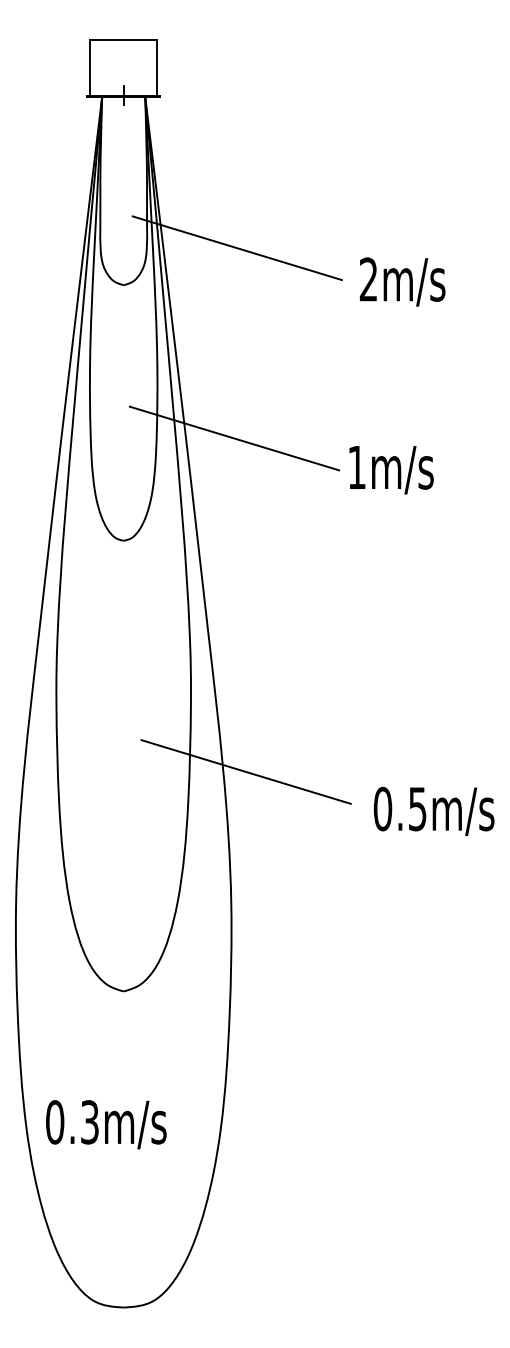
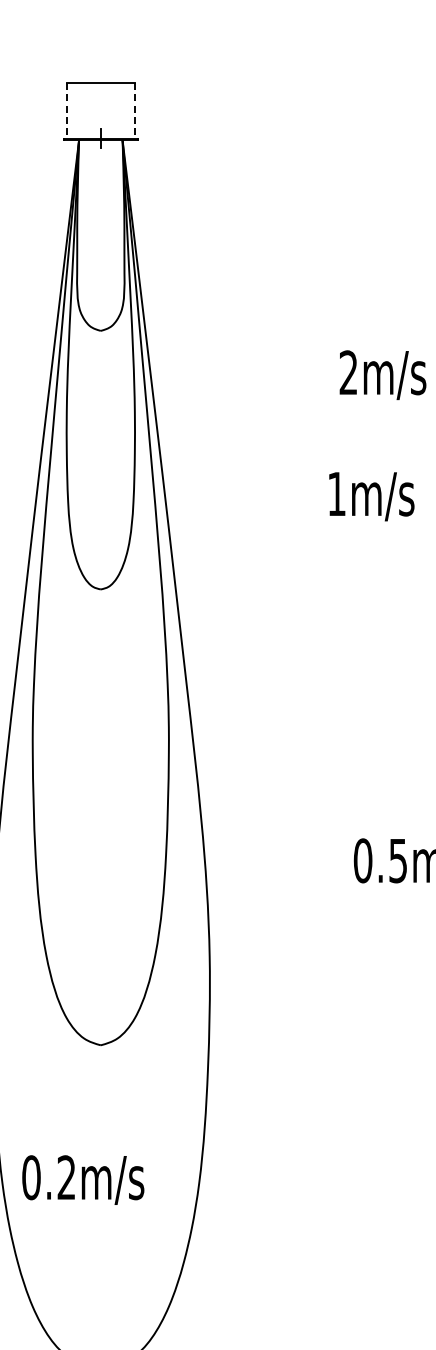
line: (90, 68) -> (67, 111), solid -> dashed
line: (157, 68) -> (135, 111), solid -> dashed
line: (236, 248) -> (214, 293), removed
text: (402, 281) -> (382, 374), moved
line: (234, 438) -> (212, 485), removed
text: (391, 470) -> (371, 497), moved
line: (245, 771) -> (224, 822), removed
text: (89, 1122) -> (66, 1177), 0.3m/s -> 0.2m/s

